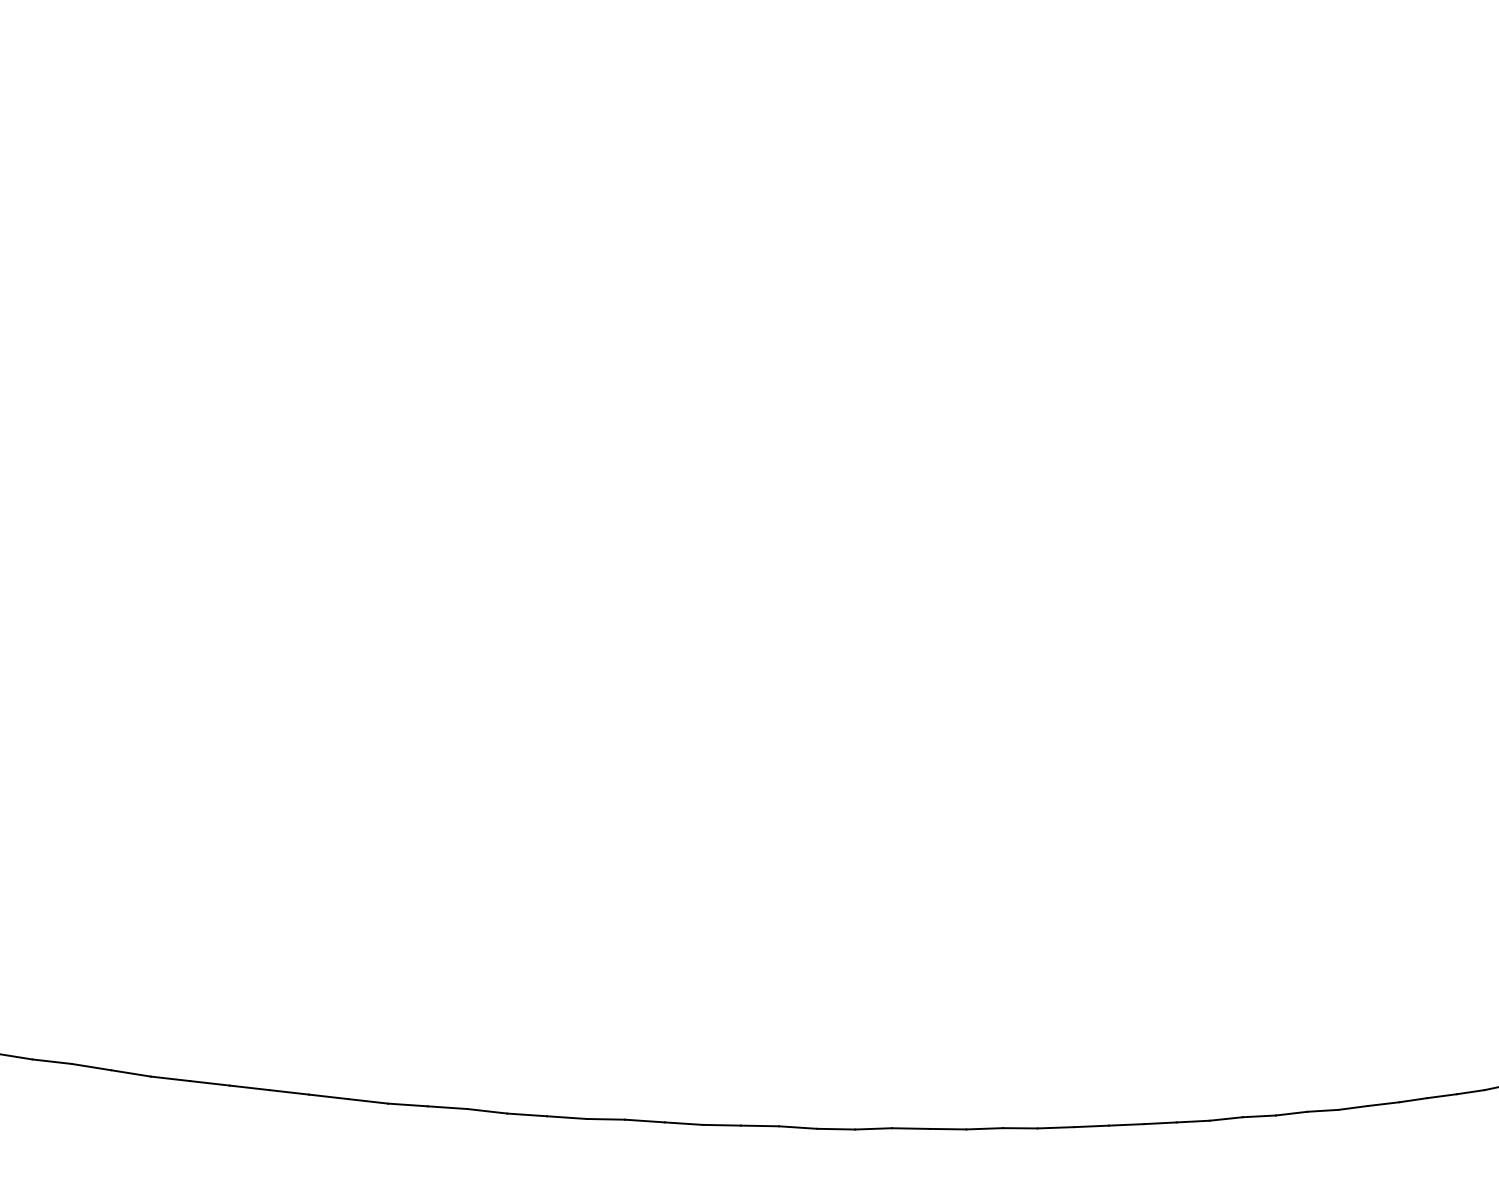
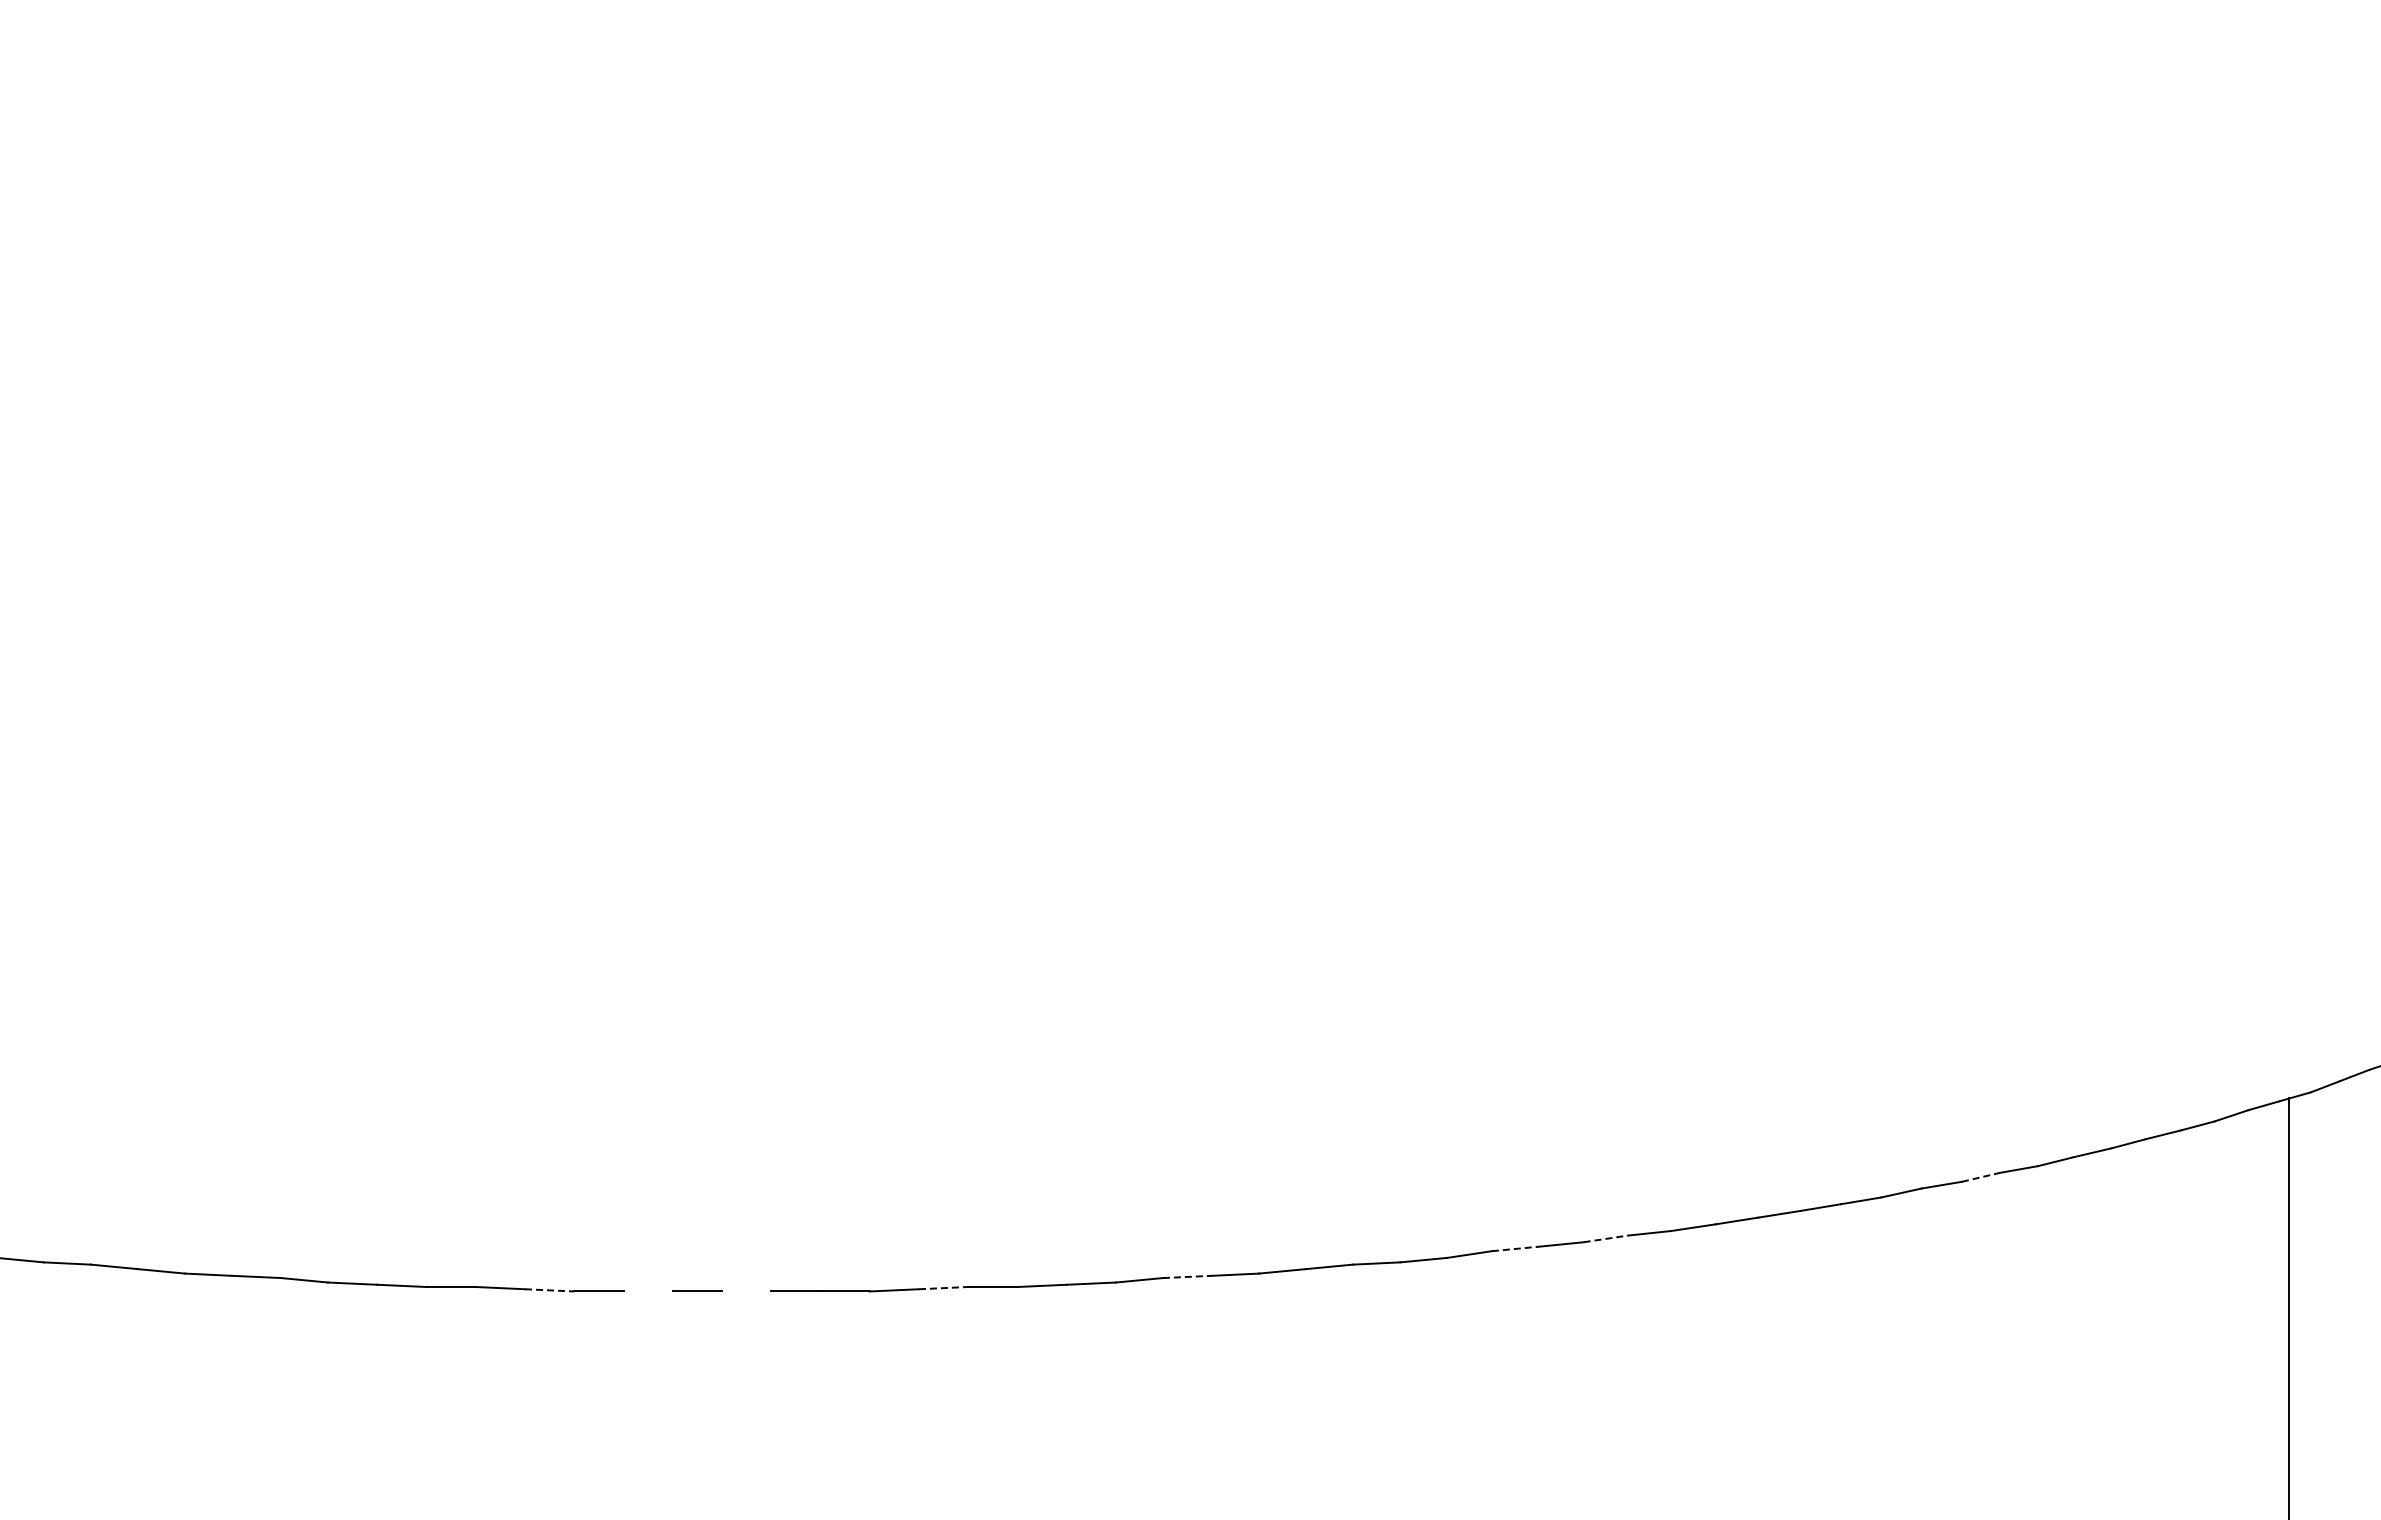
line: (130, 1073) -> (549, 1290), solid -> dashed
line: (209, 1083) -> (647, 1291), removed
line: (289, 1092) -> (746, 1291), removed
line: (447, 1107) -> (943, 1288), solid -> dashed
line: (1291, 1113) -> (1980, 1177), solid -> dashed
line: (644, 1120) -> (1187, 1276), solid -> dashed
line: (911, 1128) -> (1515, 1248), solid -> dashed
line: (985, 1128) -> (1606, 1238), solid -> dashed

